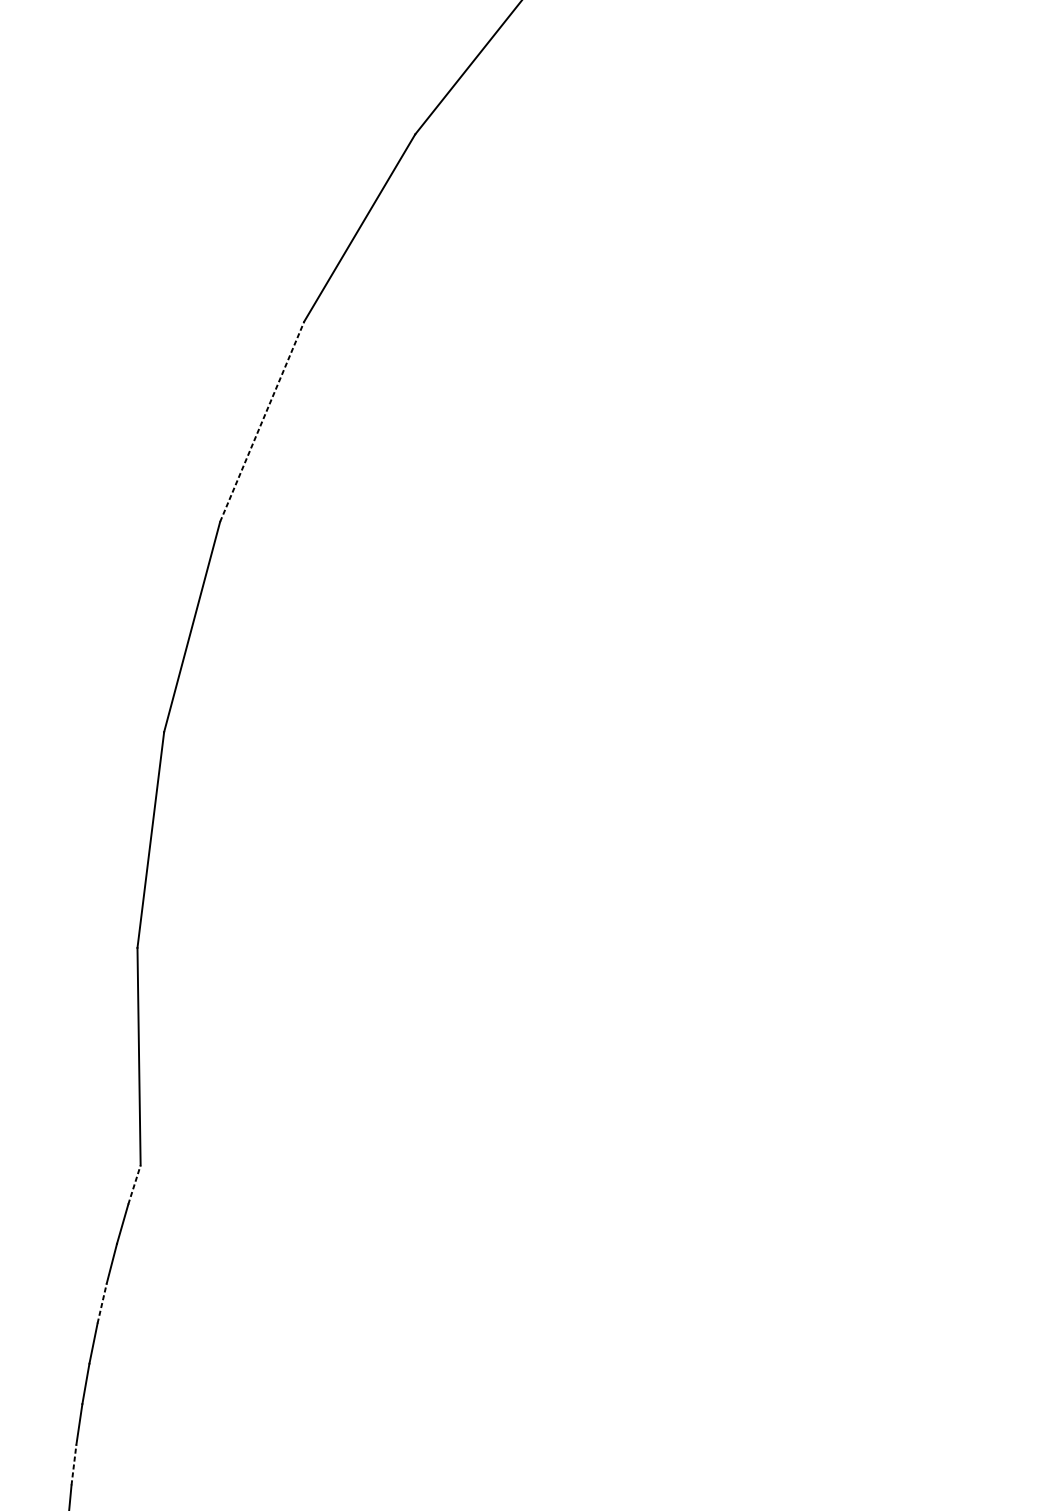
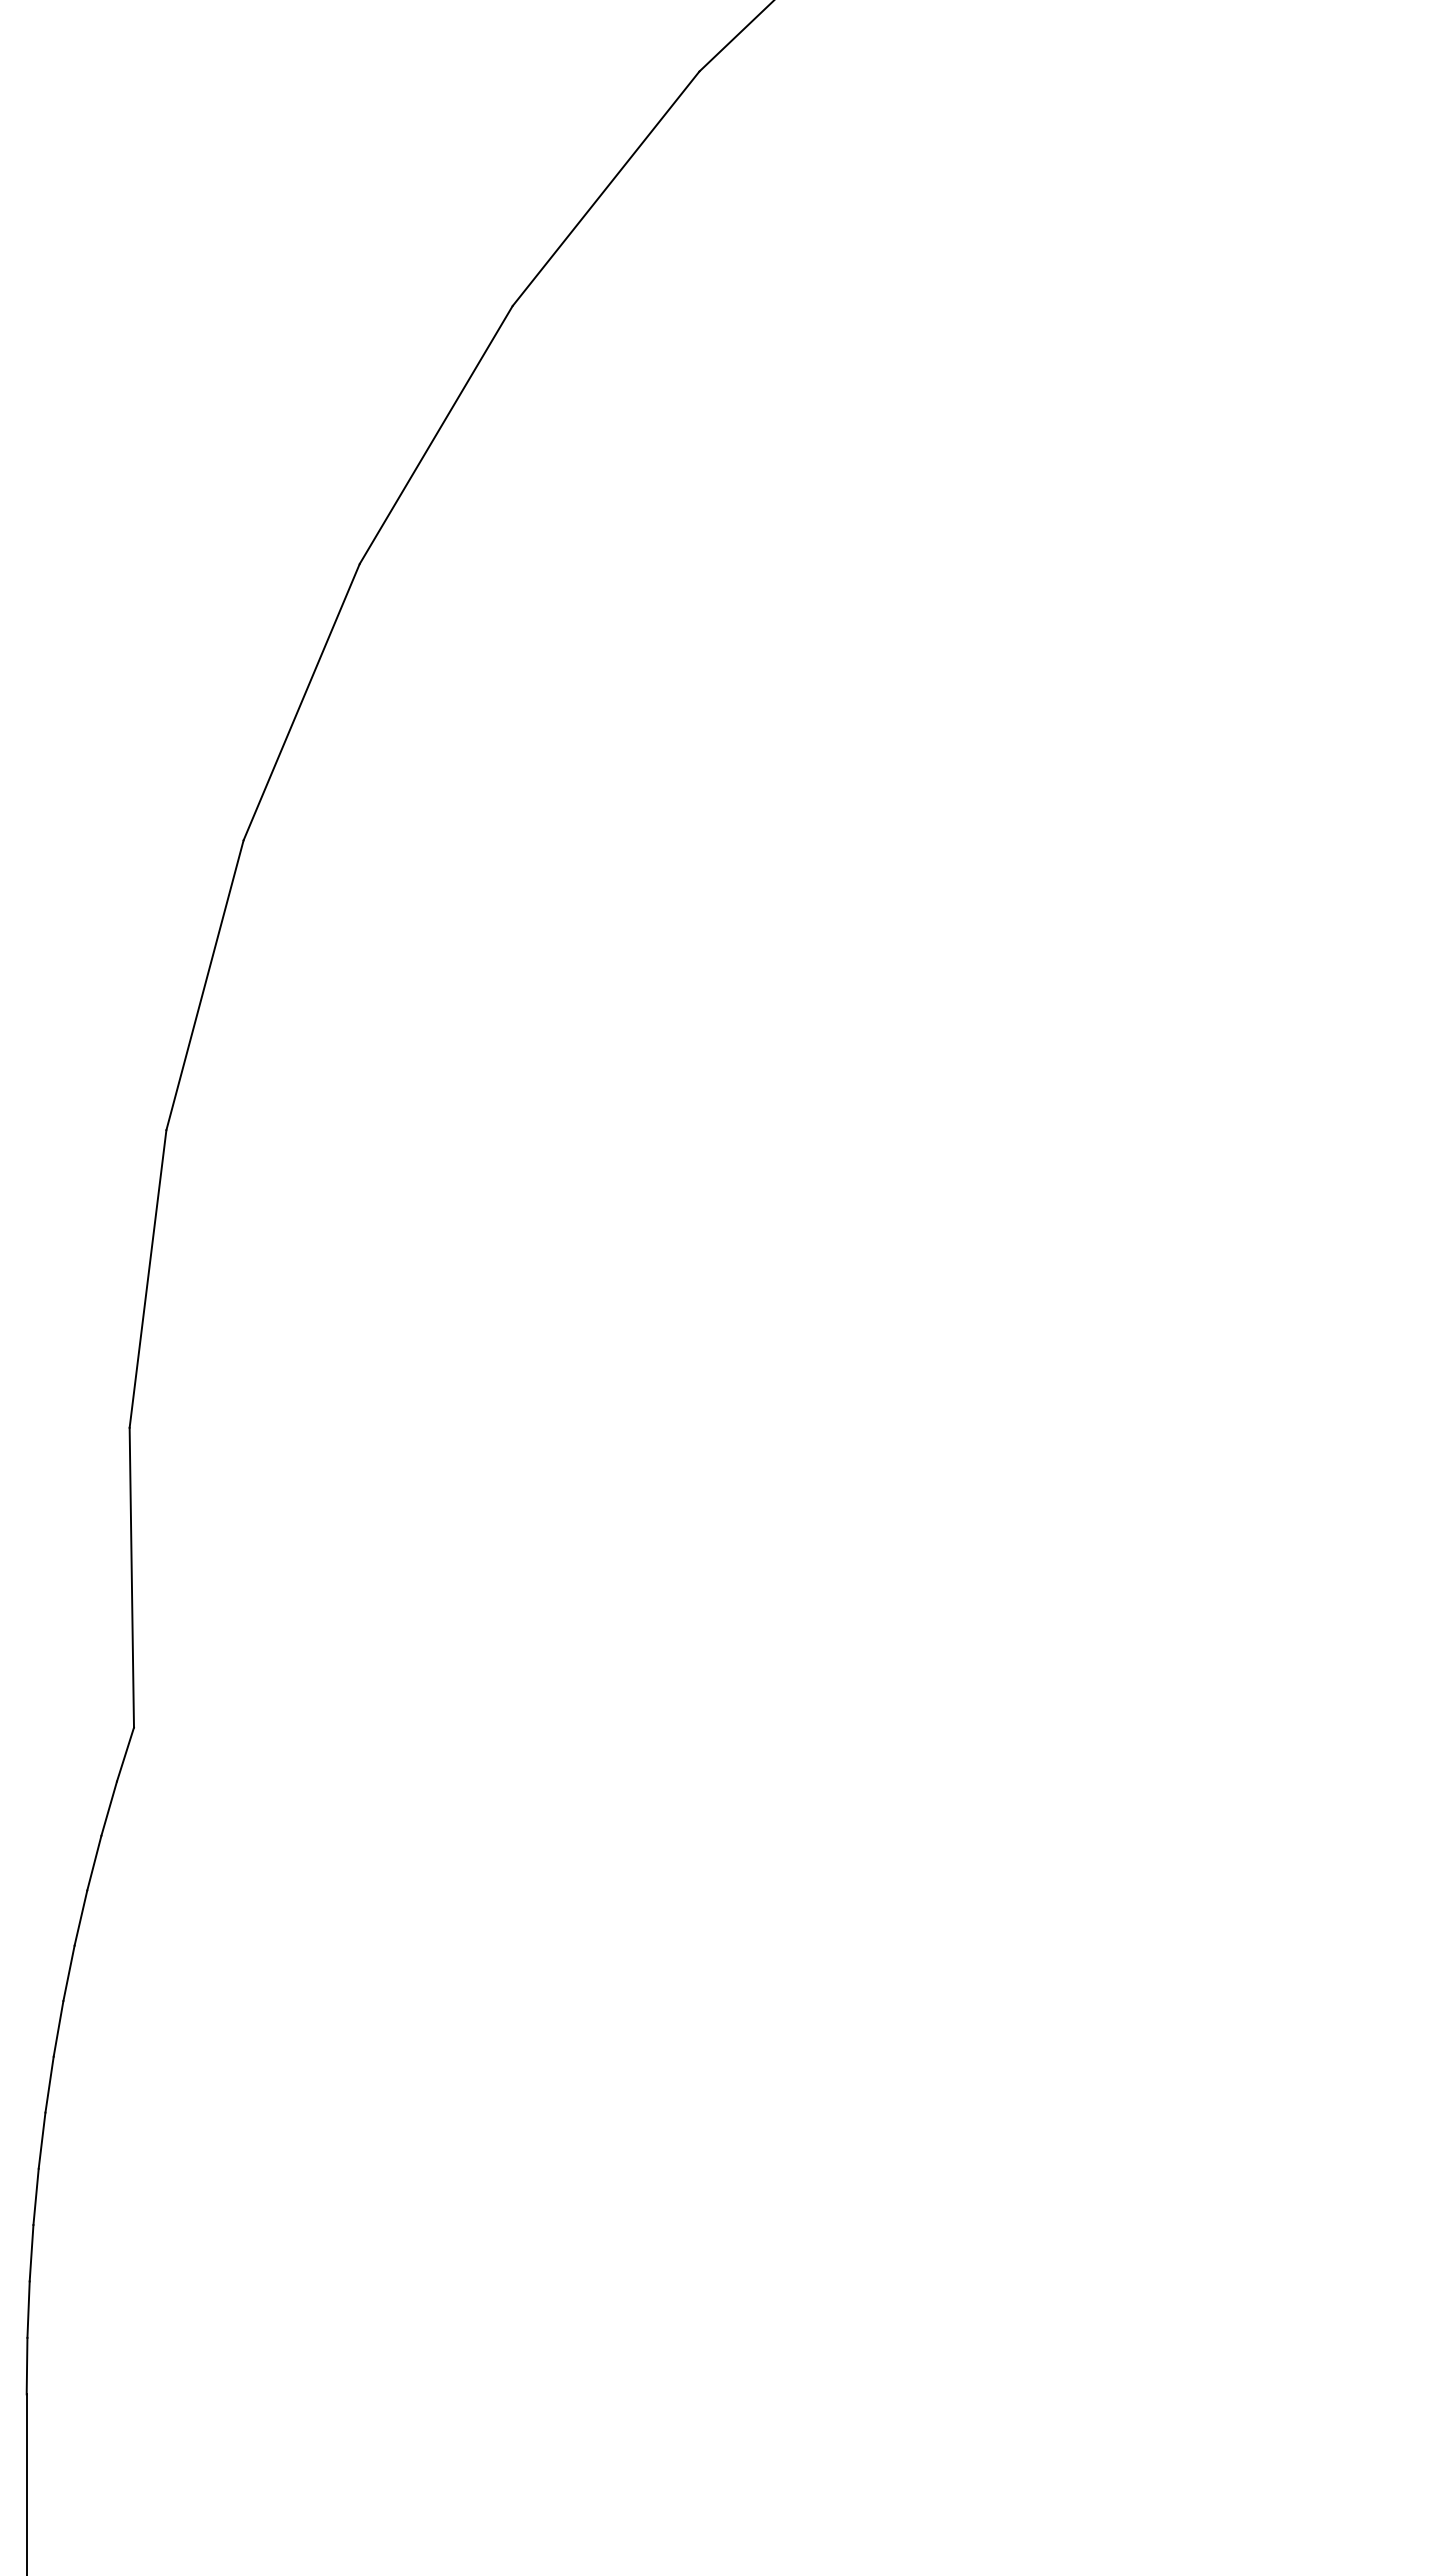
line: (262, 421) -> (301, 702), dashed -> solid
line: (134, 1184) -> (125, 1754), dashed -> solid
line: (102, 1303) -> (81, 1917), dashed -> solid
line: (74, 1464) -> (42, 2140), dashed -> solid

